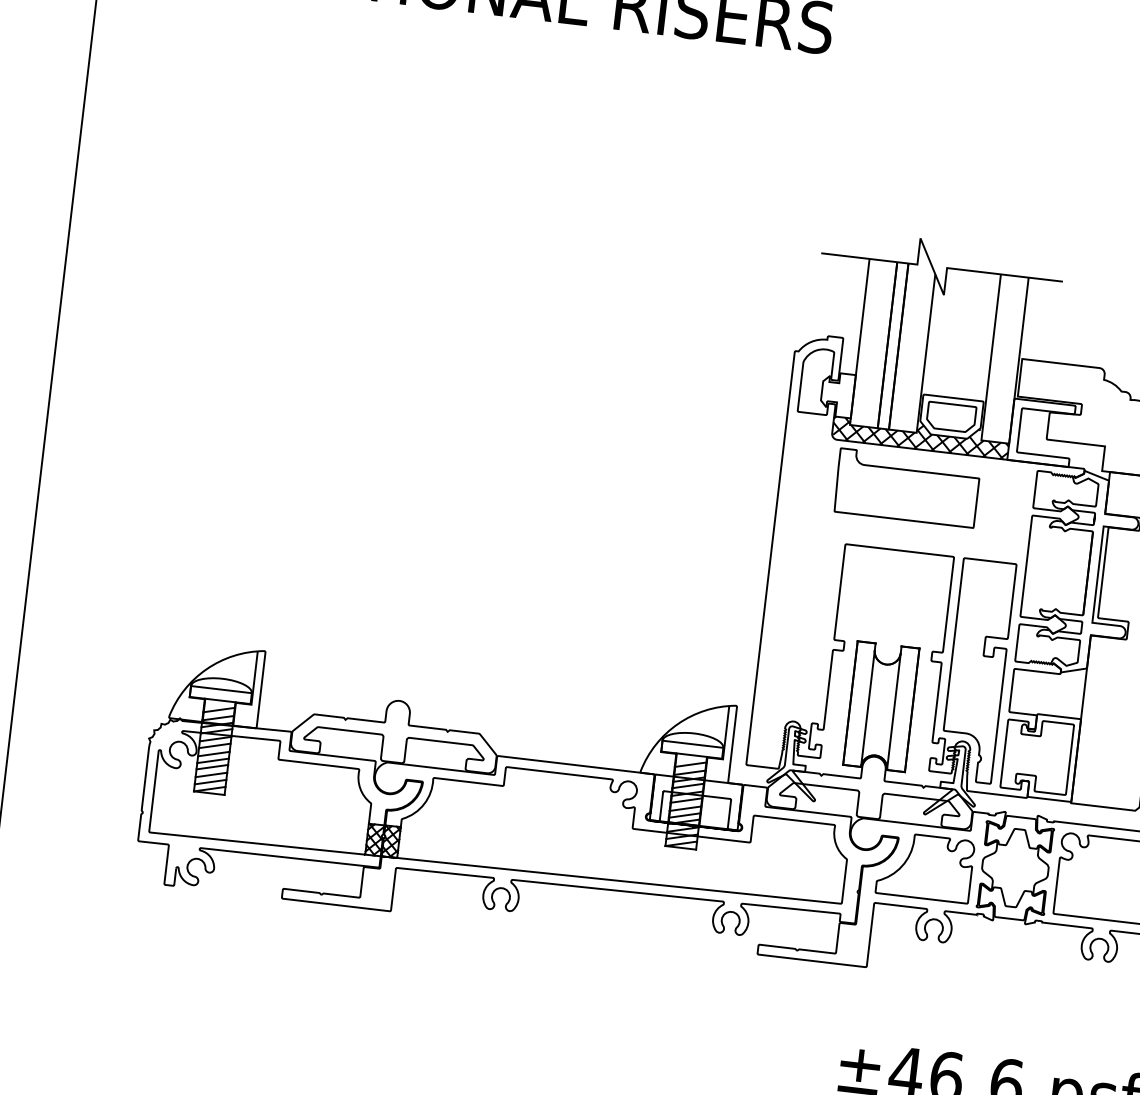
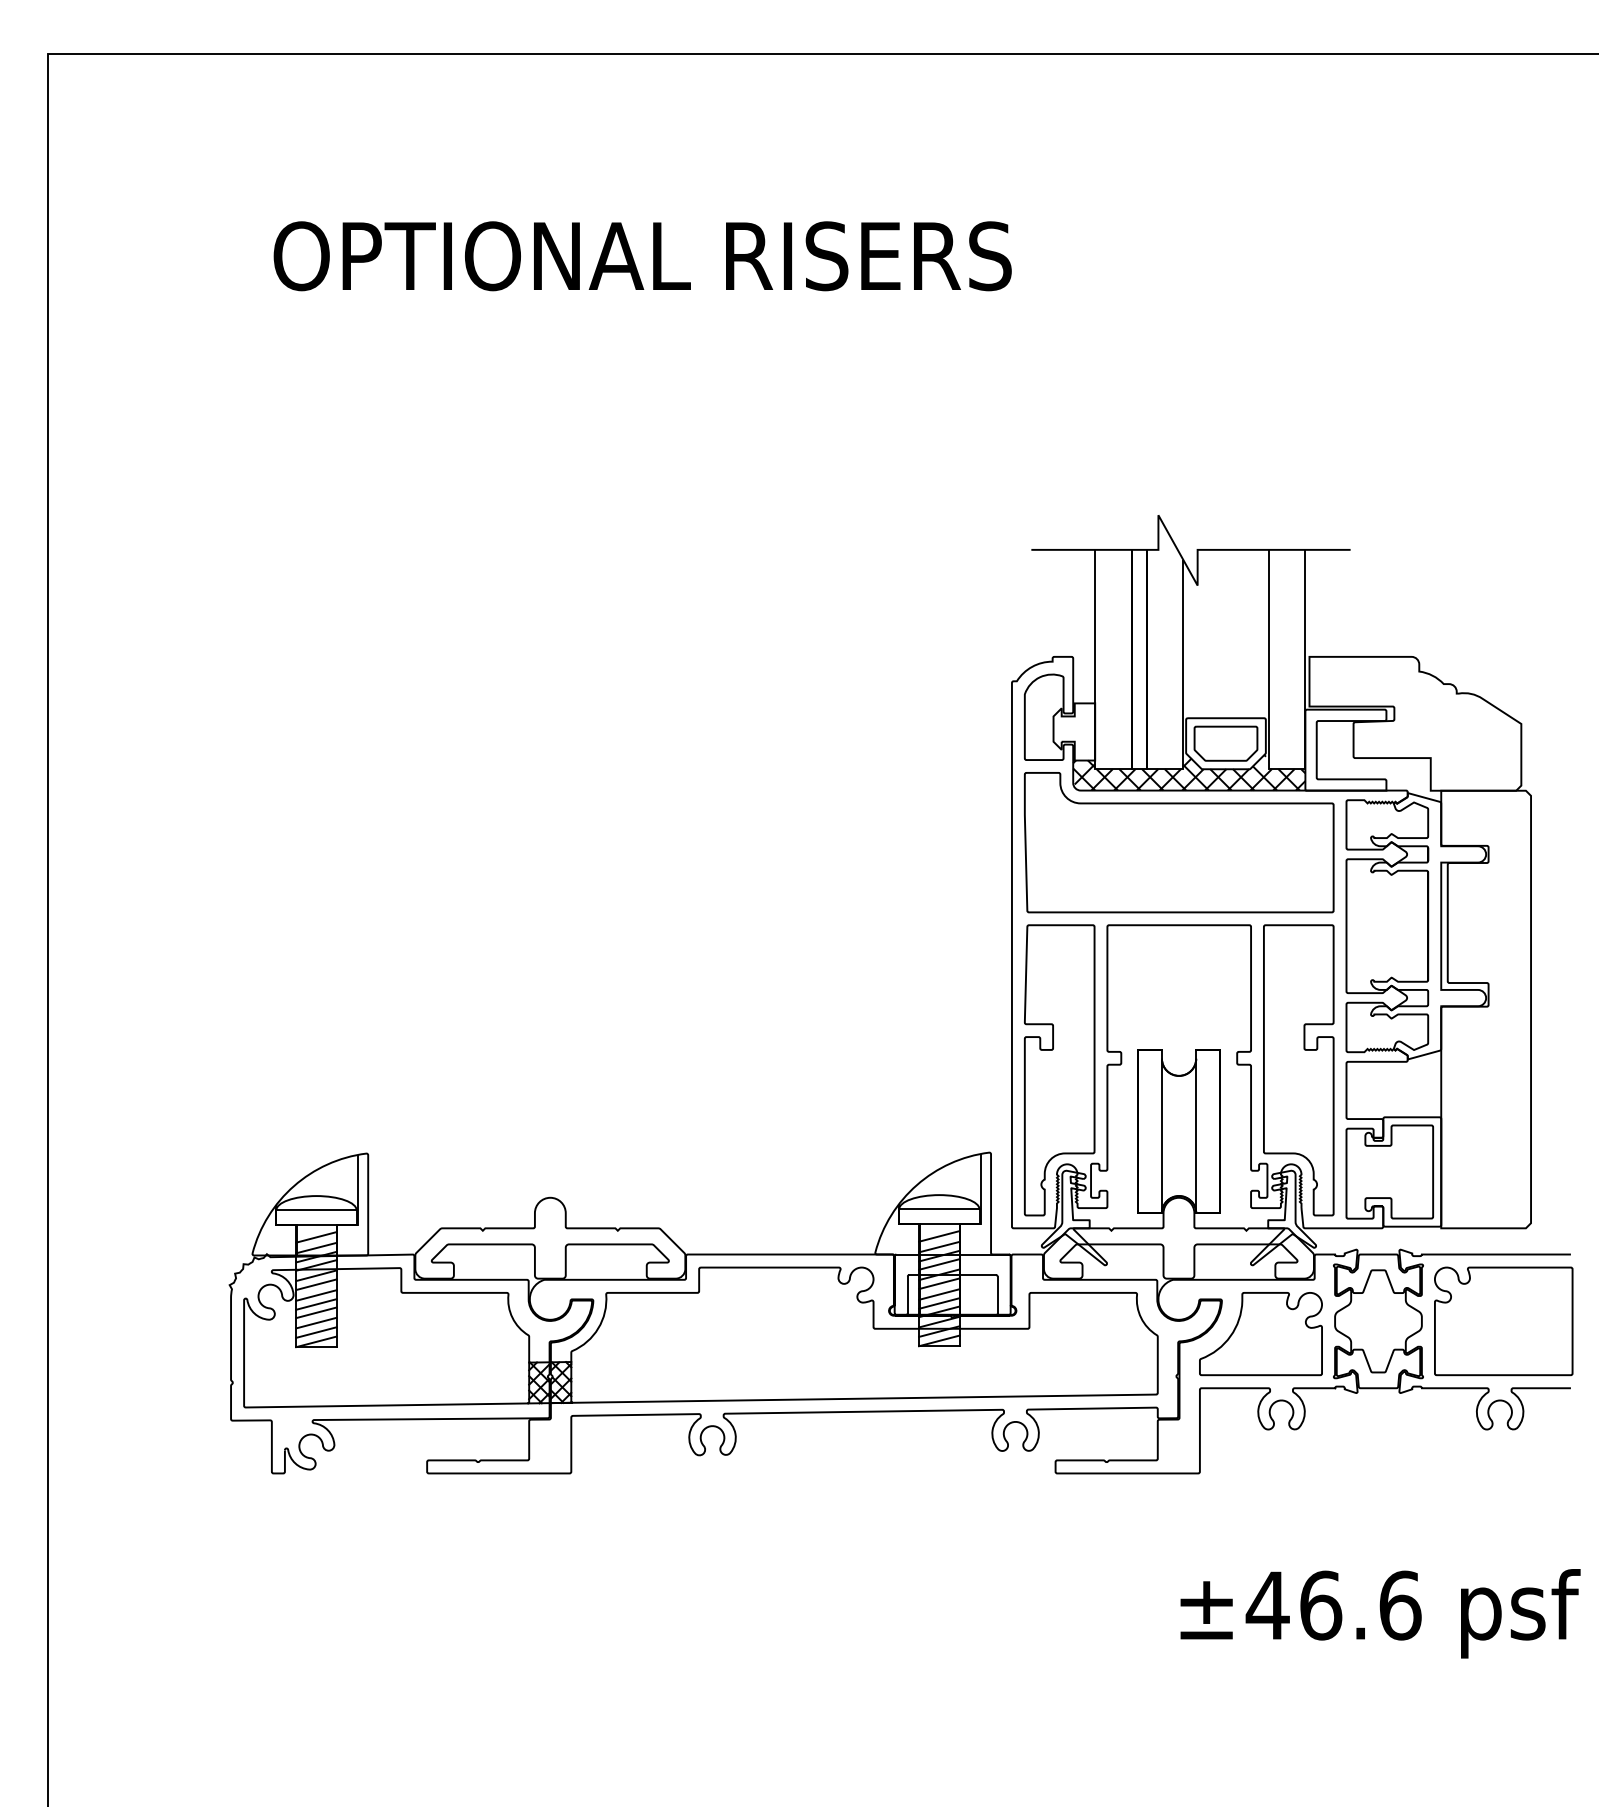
part: (907, 487) -> (1179, 842), size x1.67
part: (796, 649) -> (1059, 1070), added

